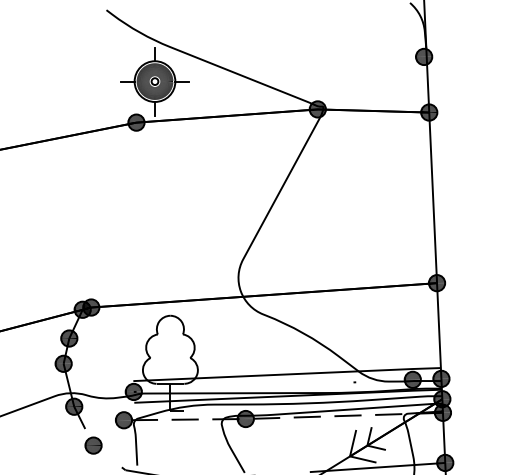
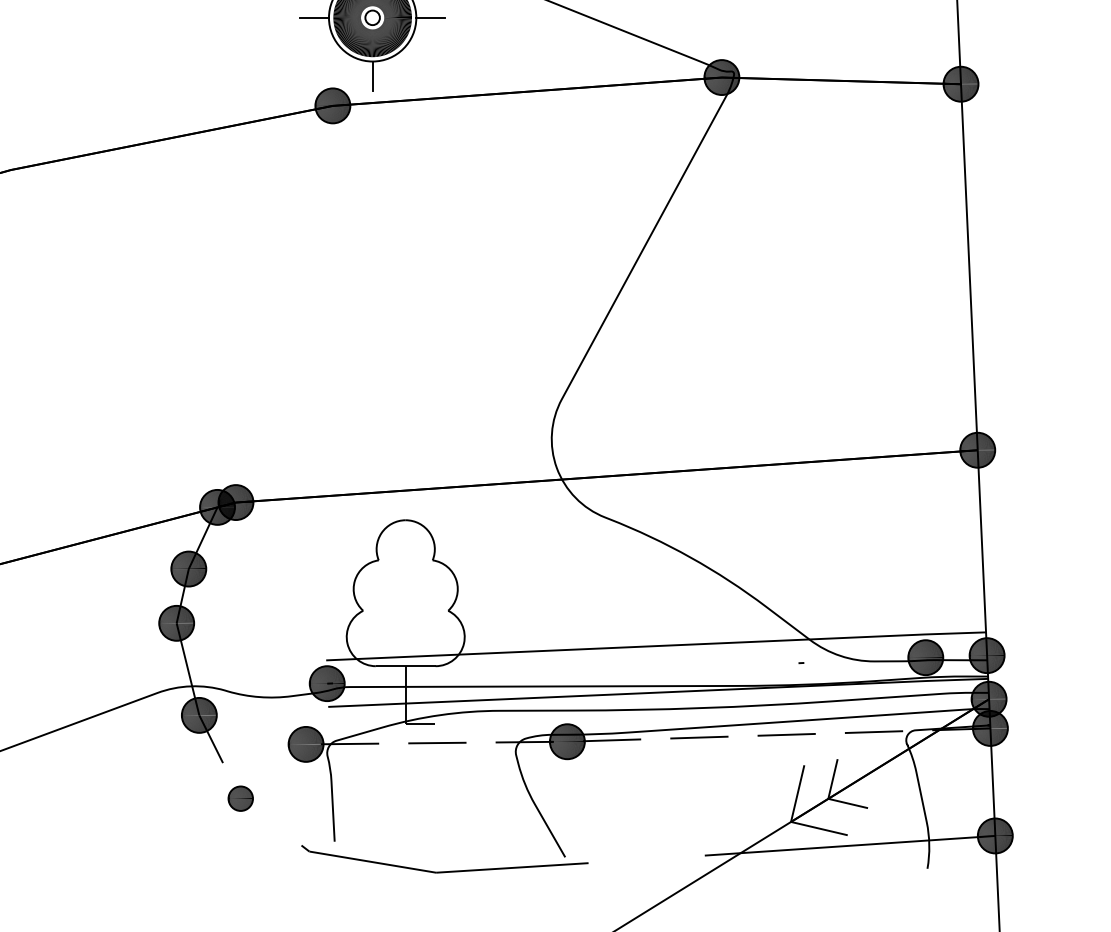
part: (93, 445) -> (240, 798), size x0.7

